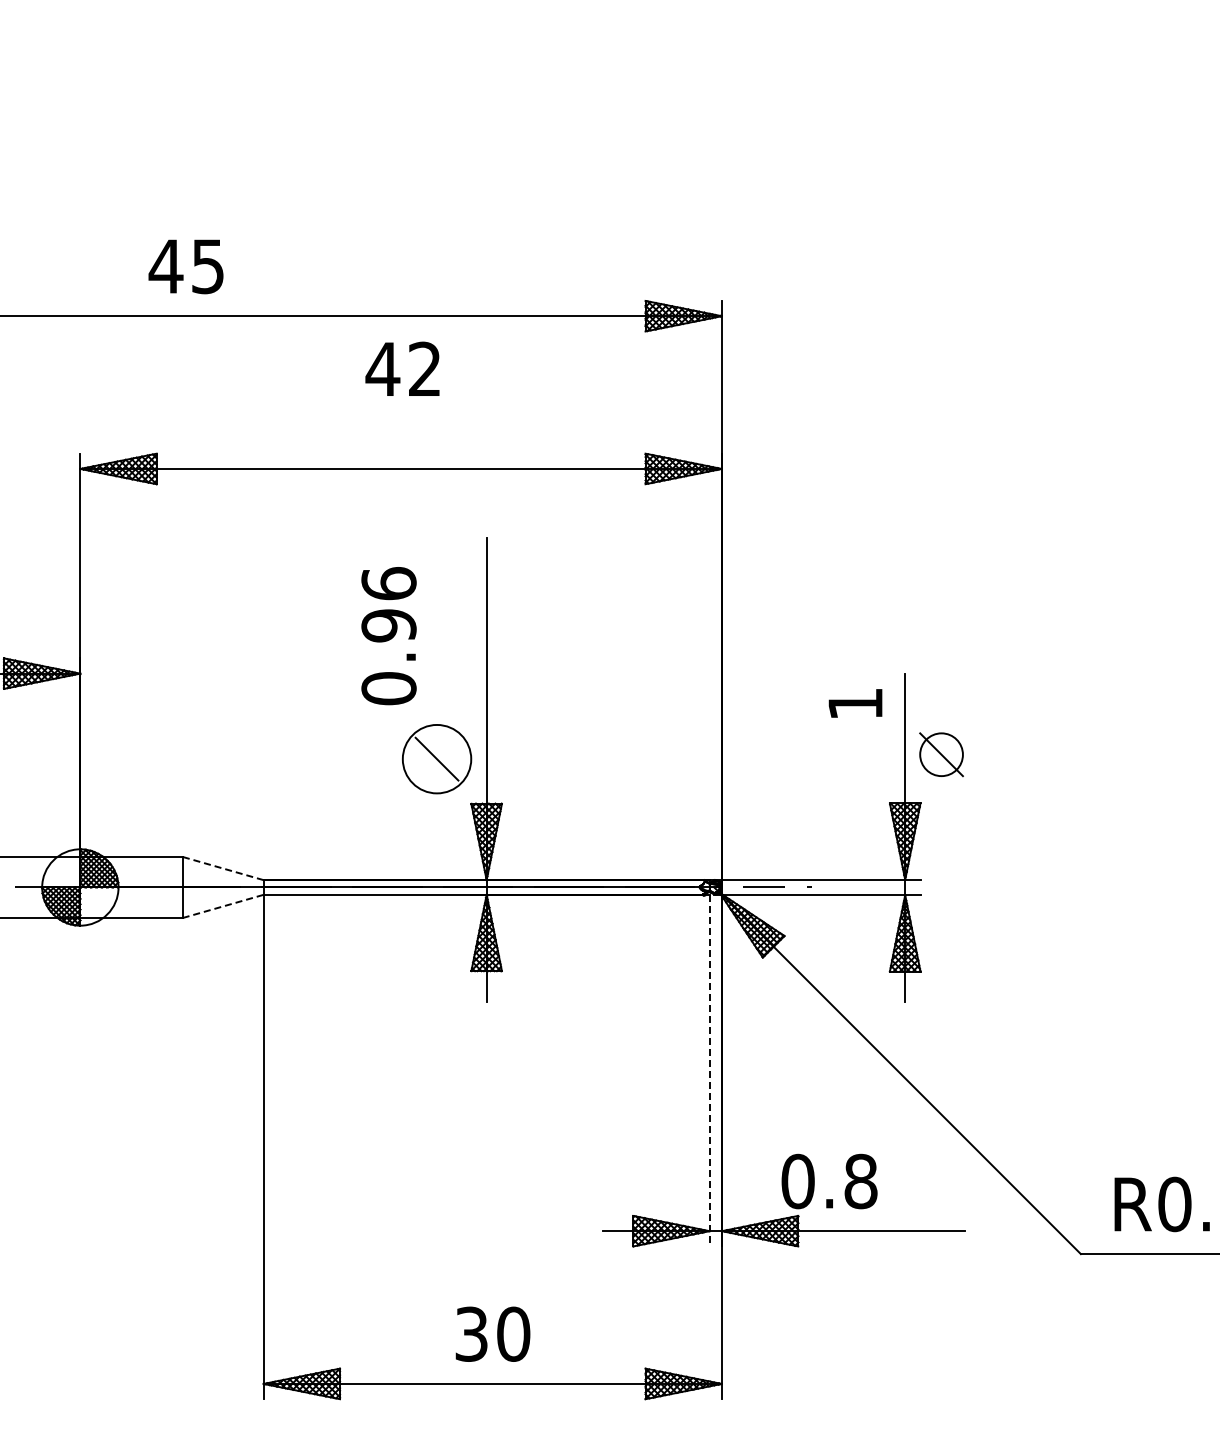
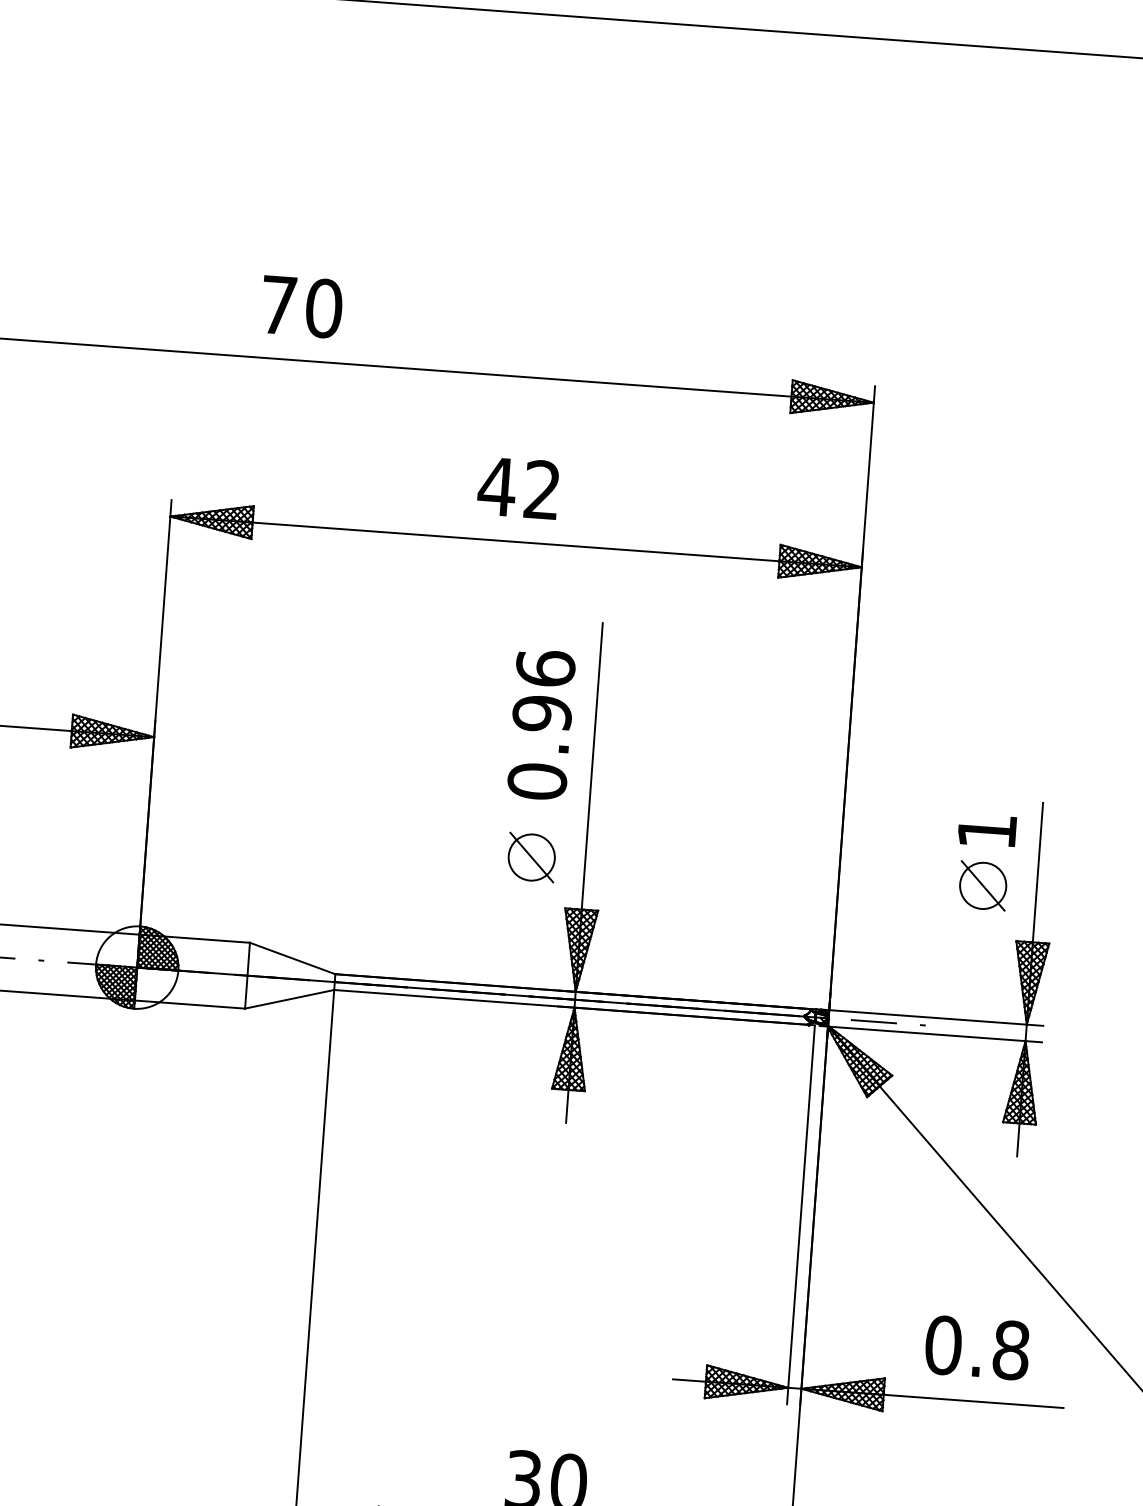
text: (186, 266) -> (300, 306), 45 -> 70
text: (402, 368) -> (518, 487), moved
text: (388, 636) -> (540, 725), moved
part: (941, 754) -> (983, 885), moved
circle: (436, 758) -> (531, 856), size x0.62
line: (222, 868) -> (291, 958), dashed -> solid
line: (223, 906) -> (289, 999), dashed -> solid
line: (709, 1070) -> (800, 1214), dashed -> solid
text: (829, 1181) -> (977, 1347), moved

